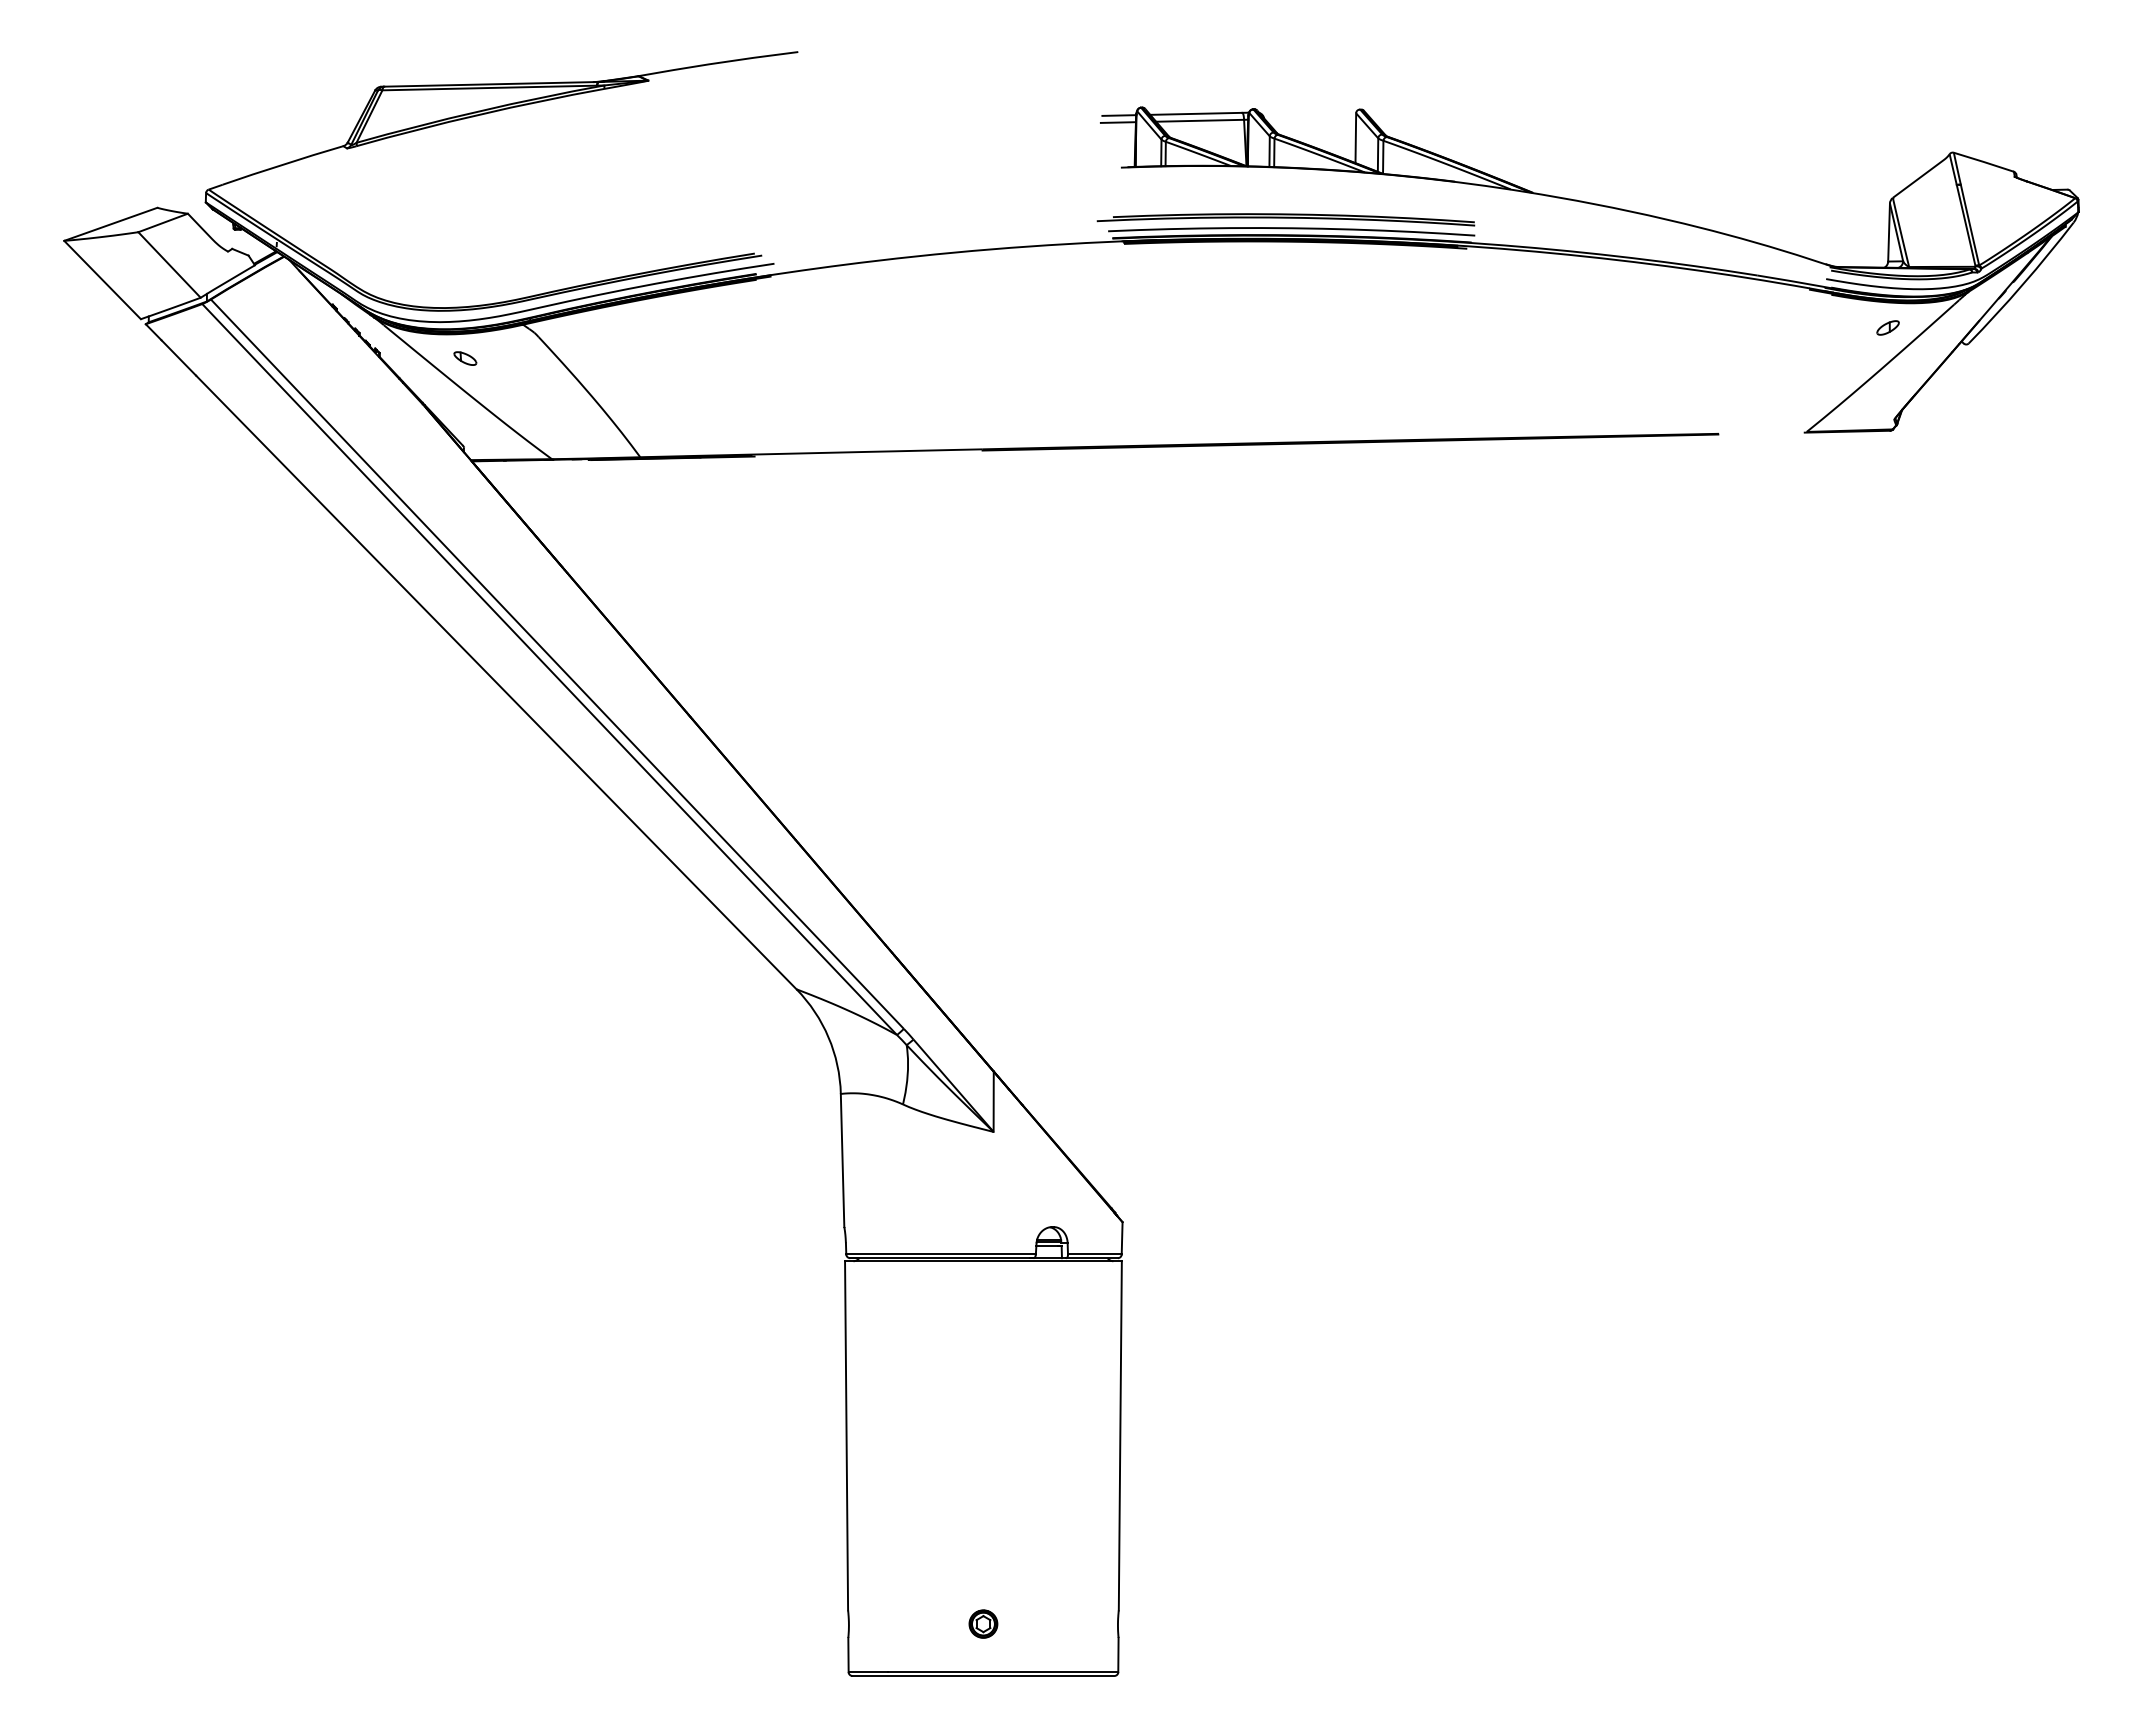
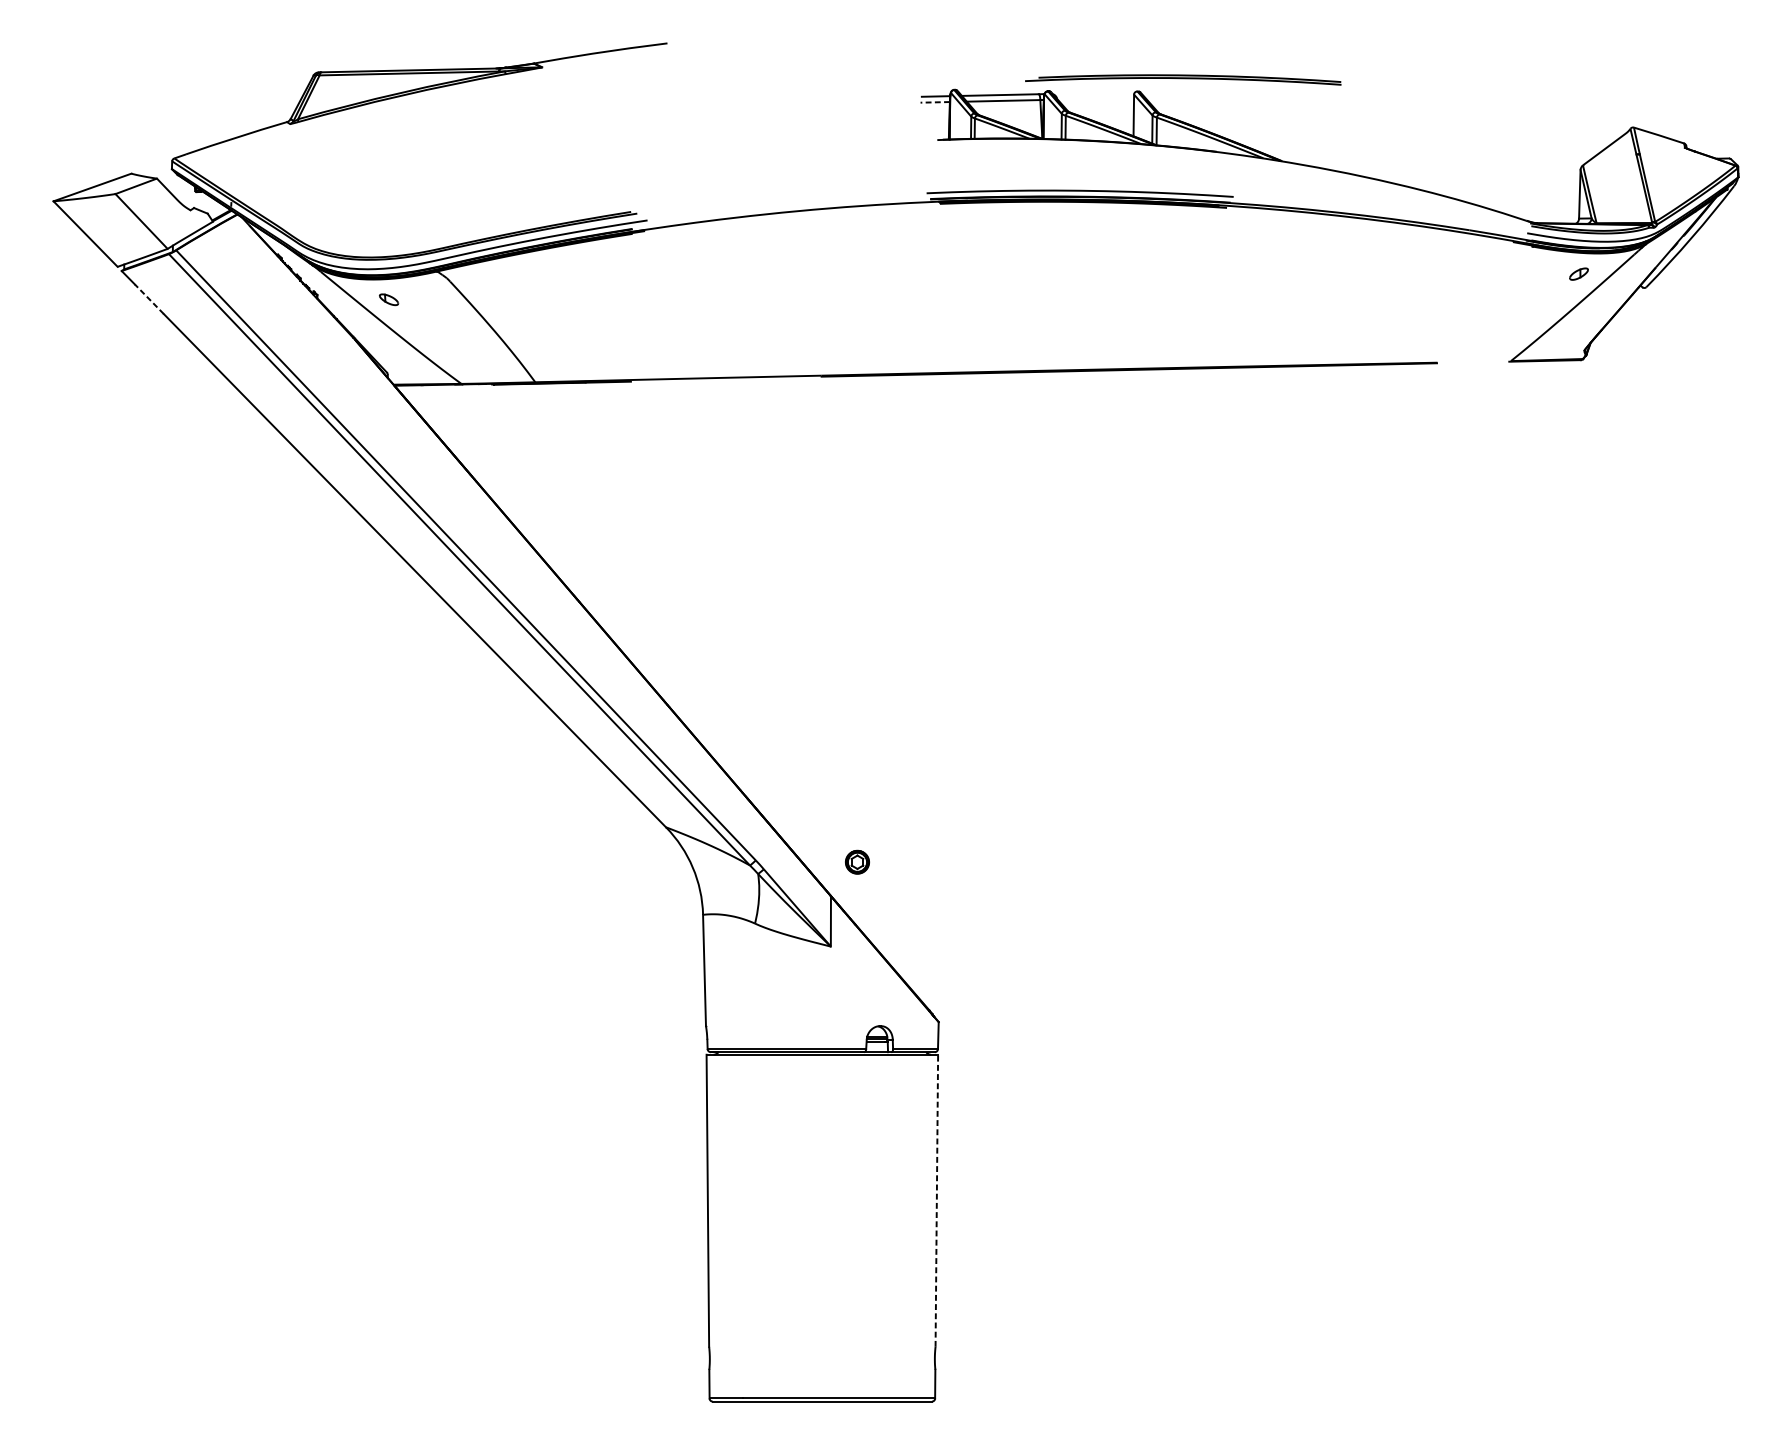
line: (1118, 122) -> (935, 102), solid -> dashed
part: (1285, 219) -> (1182, 79), moved
line: (178, 357) -> (149, 298), solid -> dashed
line: (1120, 1435) -> (936, 1200), solid -> dashed
part: (983, 1623) -> (857, 861), moved

